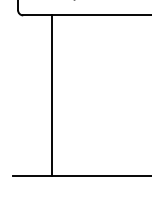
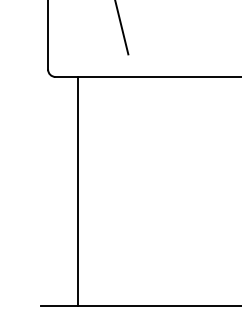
line: (51, 95) -> (77, 190), moved

